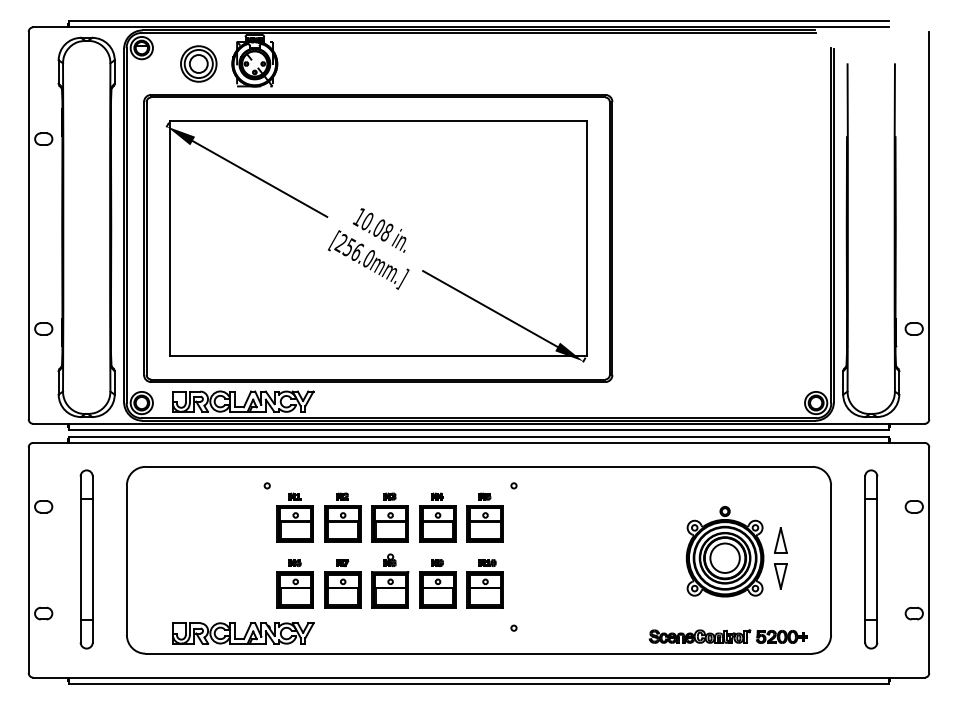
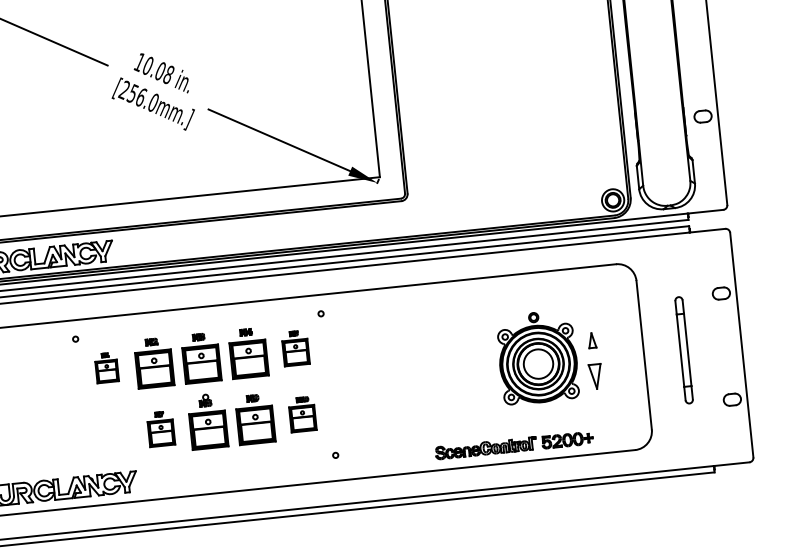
part: (294, 517) -> (106, 367), size x0.6
part: (484, 517) -> (294, 348), size x0.7
part: (780, 540) -> (591, 340), size x0.6
part: (871, 559) -> (684, 350), size x0.6
part: (294, 583) -> (112, 433), removed
part: (342, 583) -> (160, 428), size x0.7
part: (484, 583) -> (301, 413), size x0.7
part: (727, 636) -> (513, 445), moved

